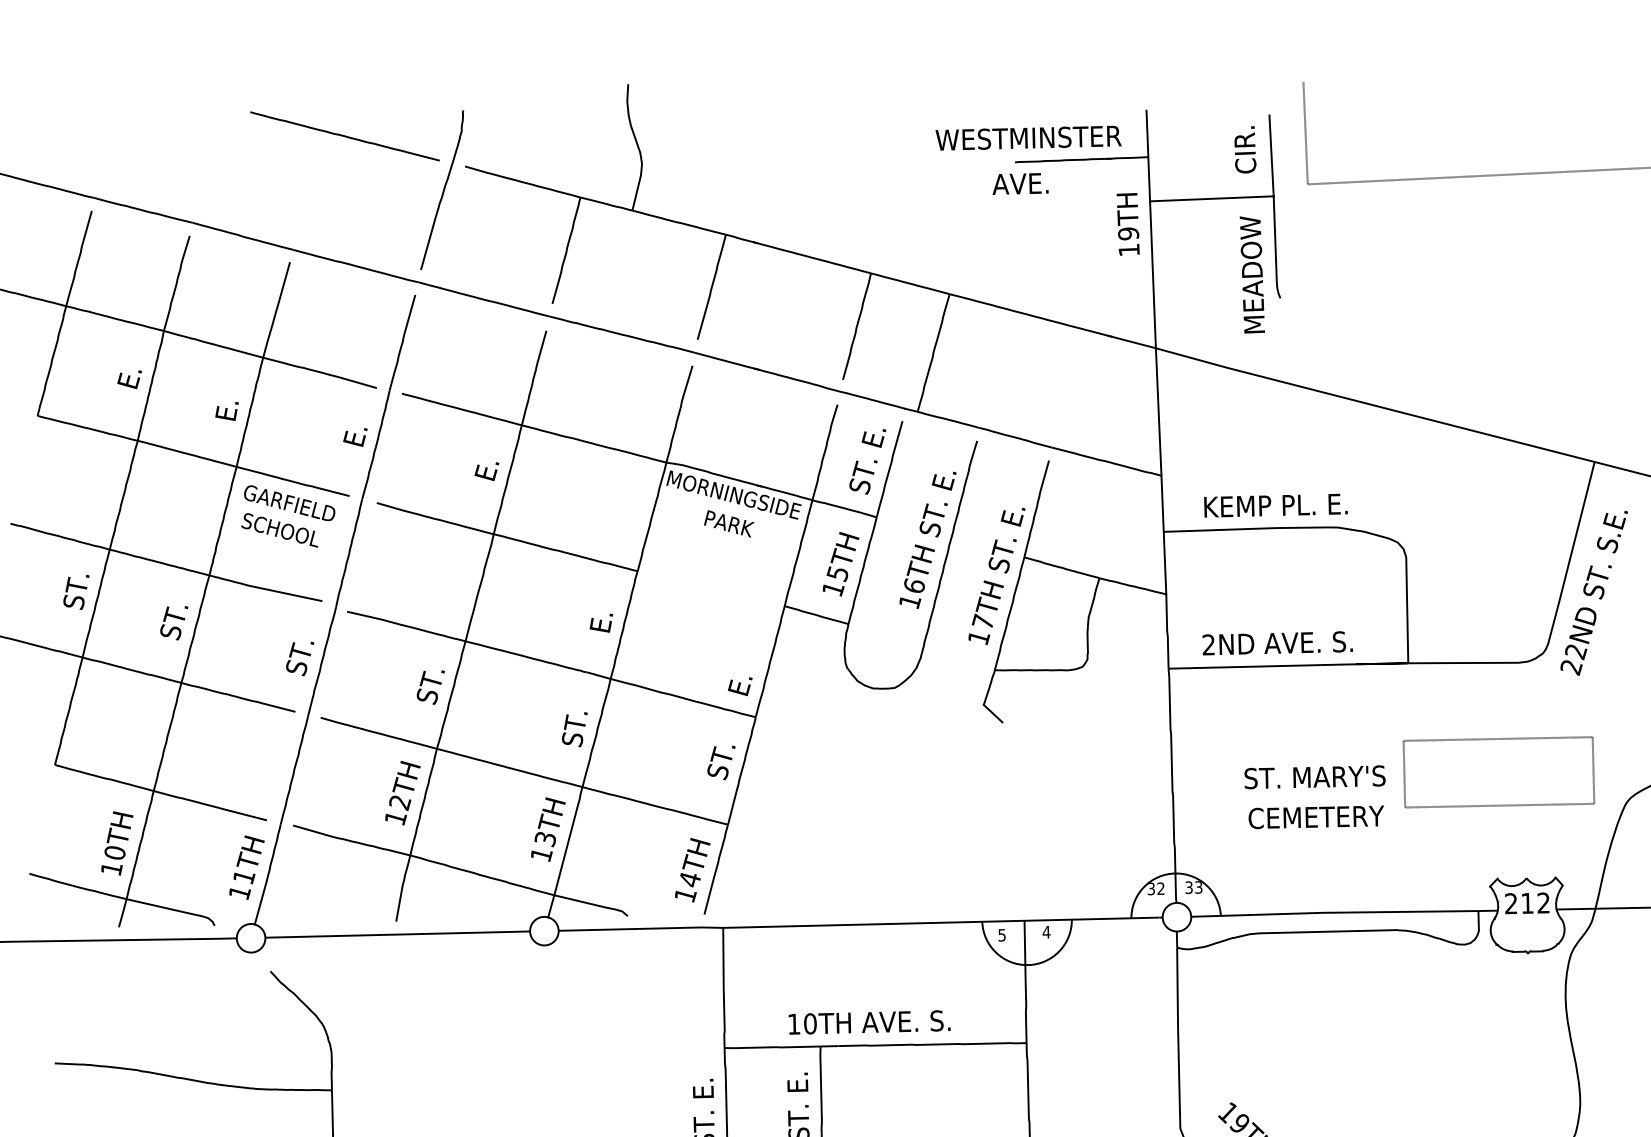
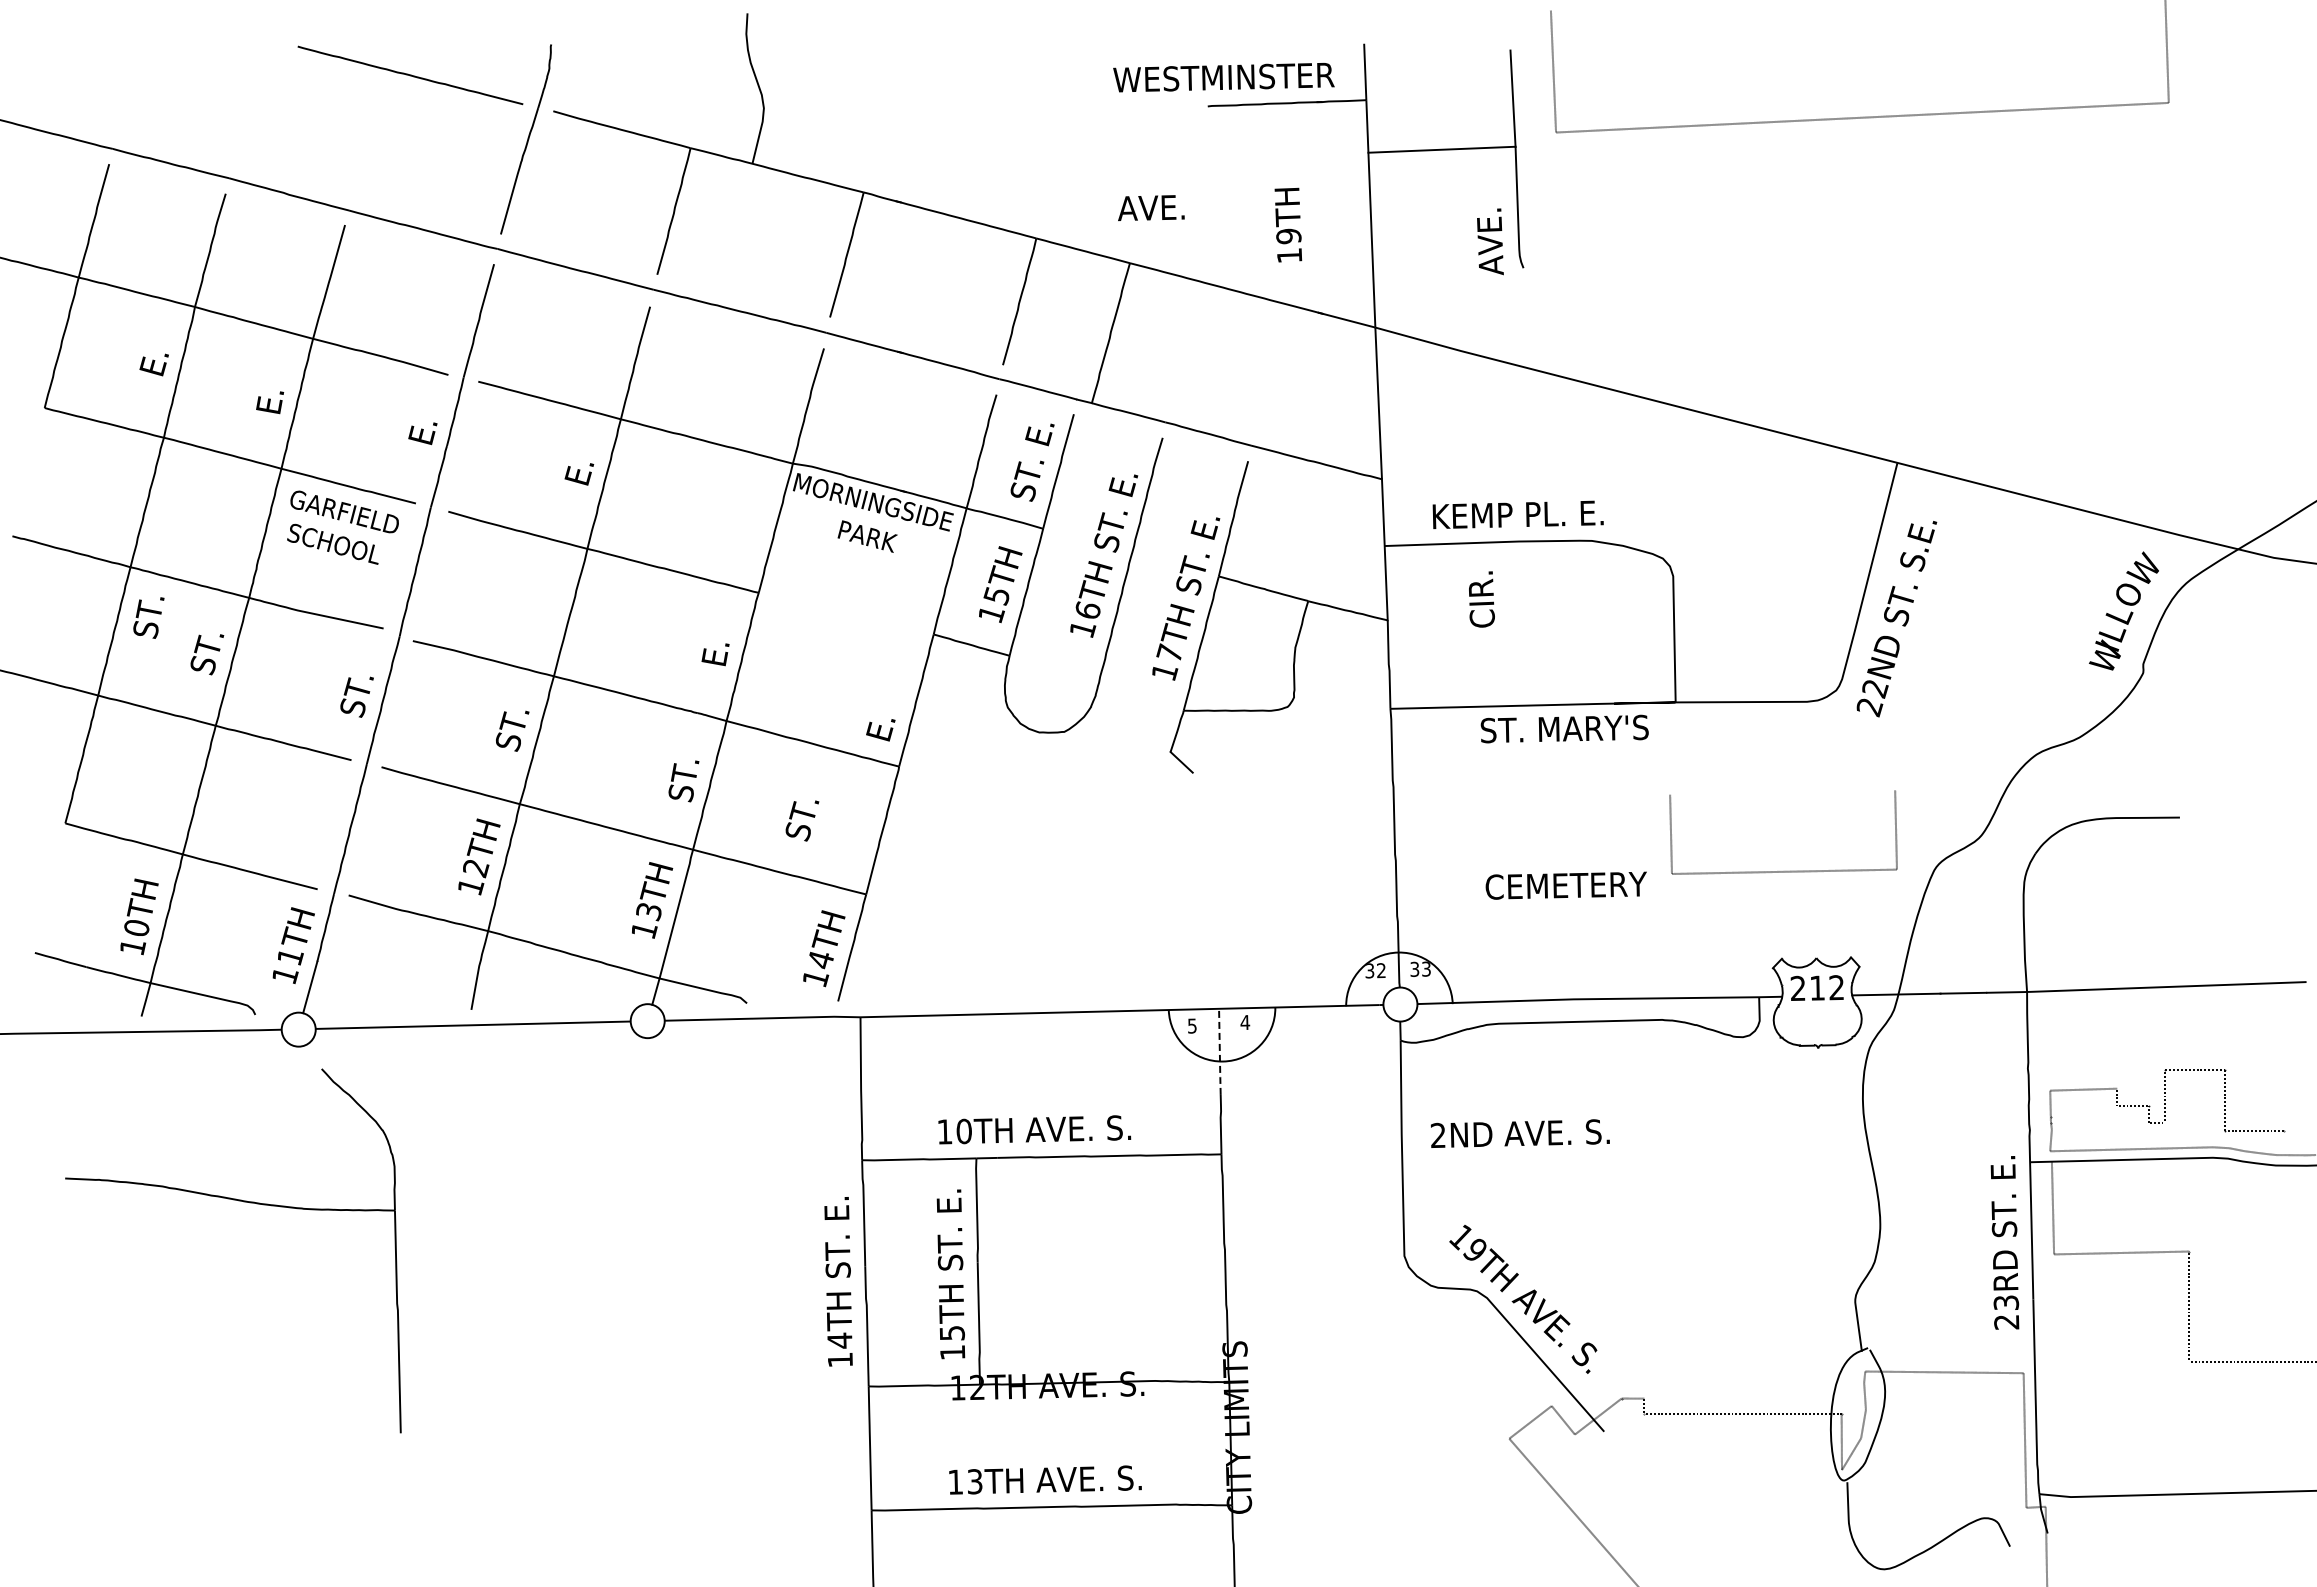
text: (1245, 149) -> (1481, 599), moved
text: (1020, 184) -> (1151, 208), moved
text: (1128, 223) -> (1288, 224), moved
text: (1252, 275) -> (1490, 240), MEADOW -> AVE.
text: (76, 591) -> (148, 617), moved
text: (1277, 643) -> (1519, 1133), moved
line: (1498, 738) -> (1782, 792), removed
text: (721, 762) -> (802, 820), moved
text: (1314, 776) -> (1564, 728), moved
line: (1024, 957) -> (1219, 1052), solid -> dashed

